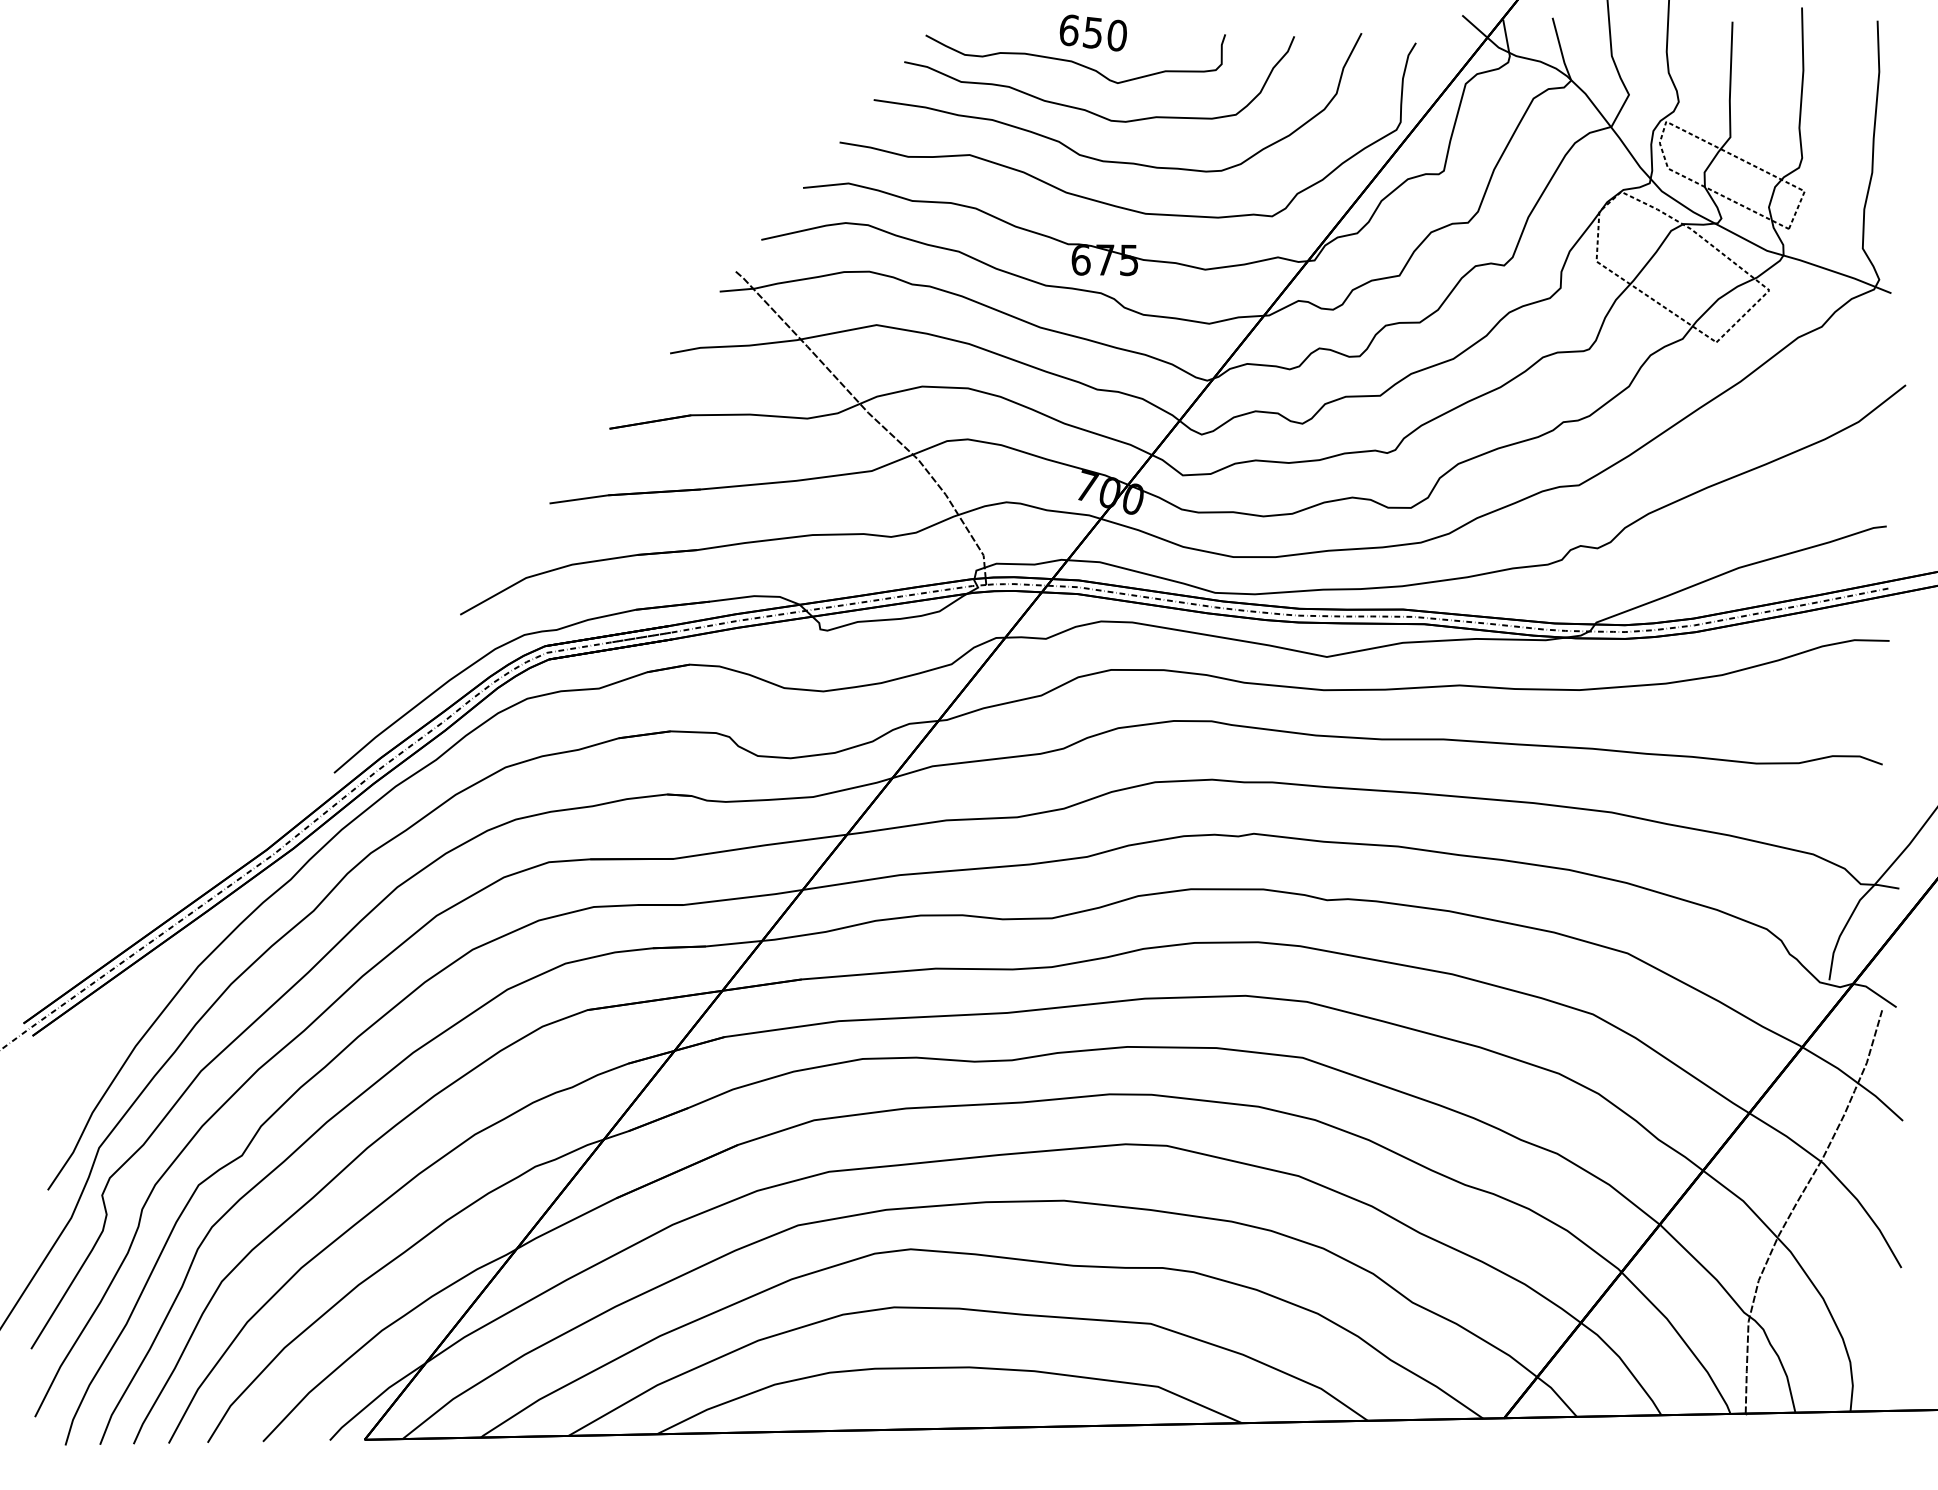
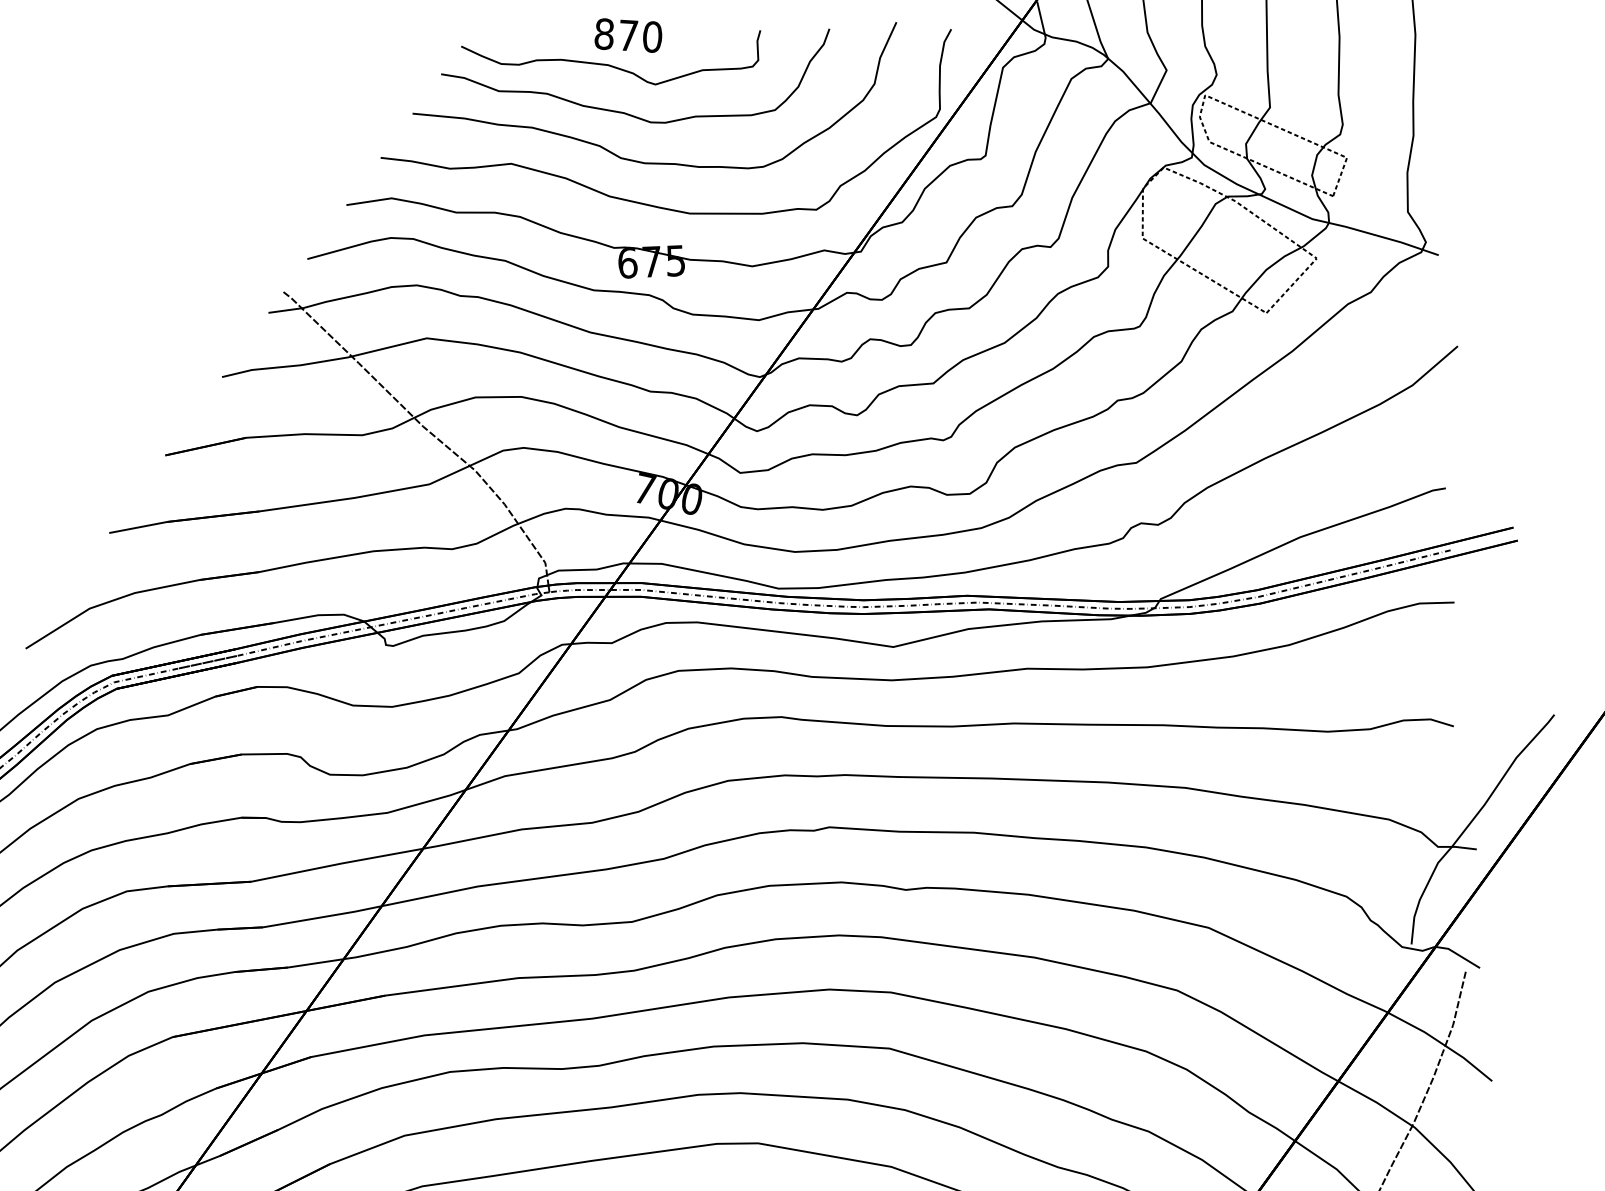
text: (1081, 31) -> (616, 34), 650 -> 870

